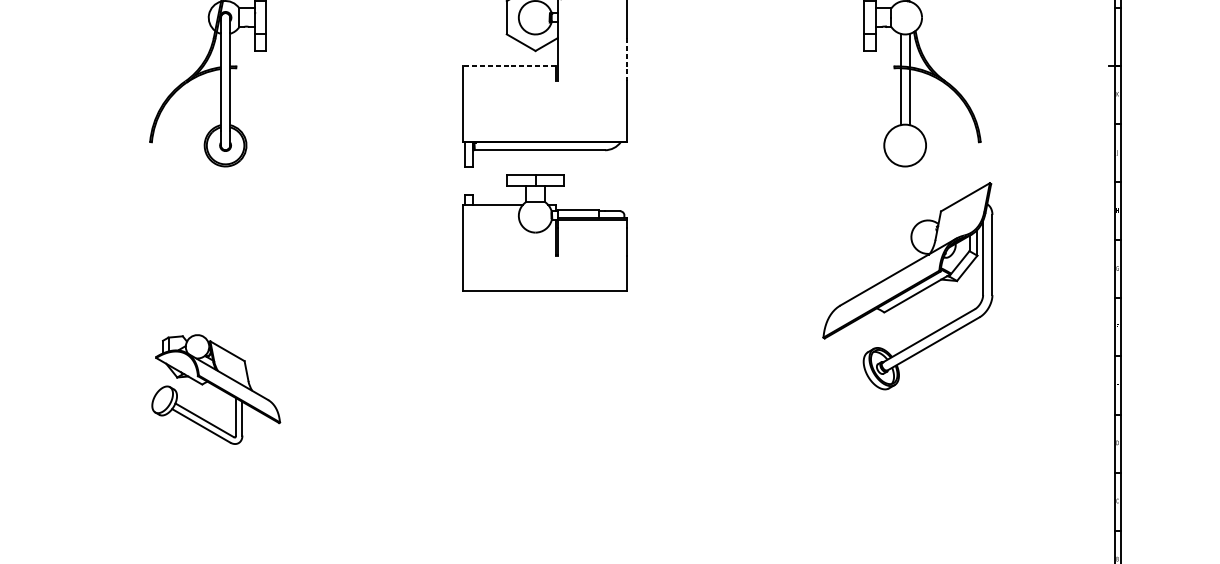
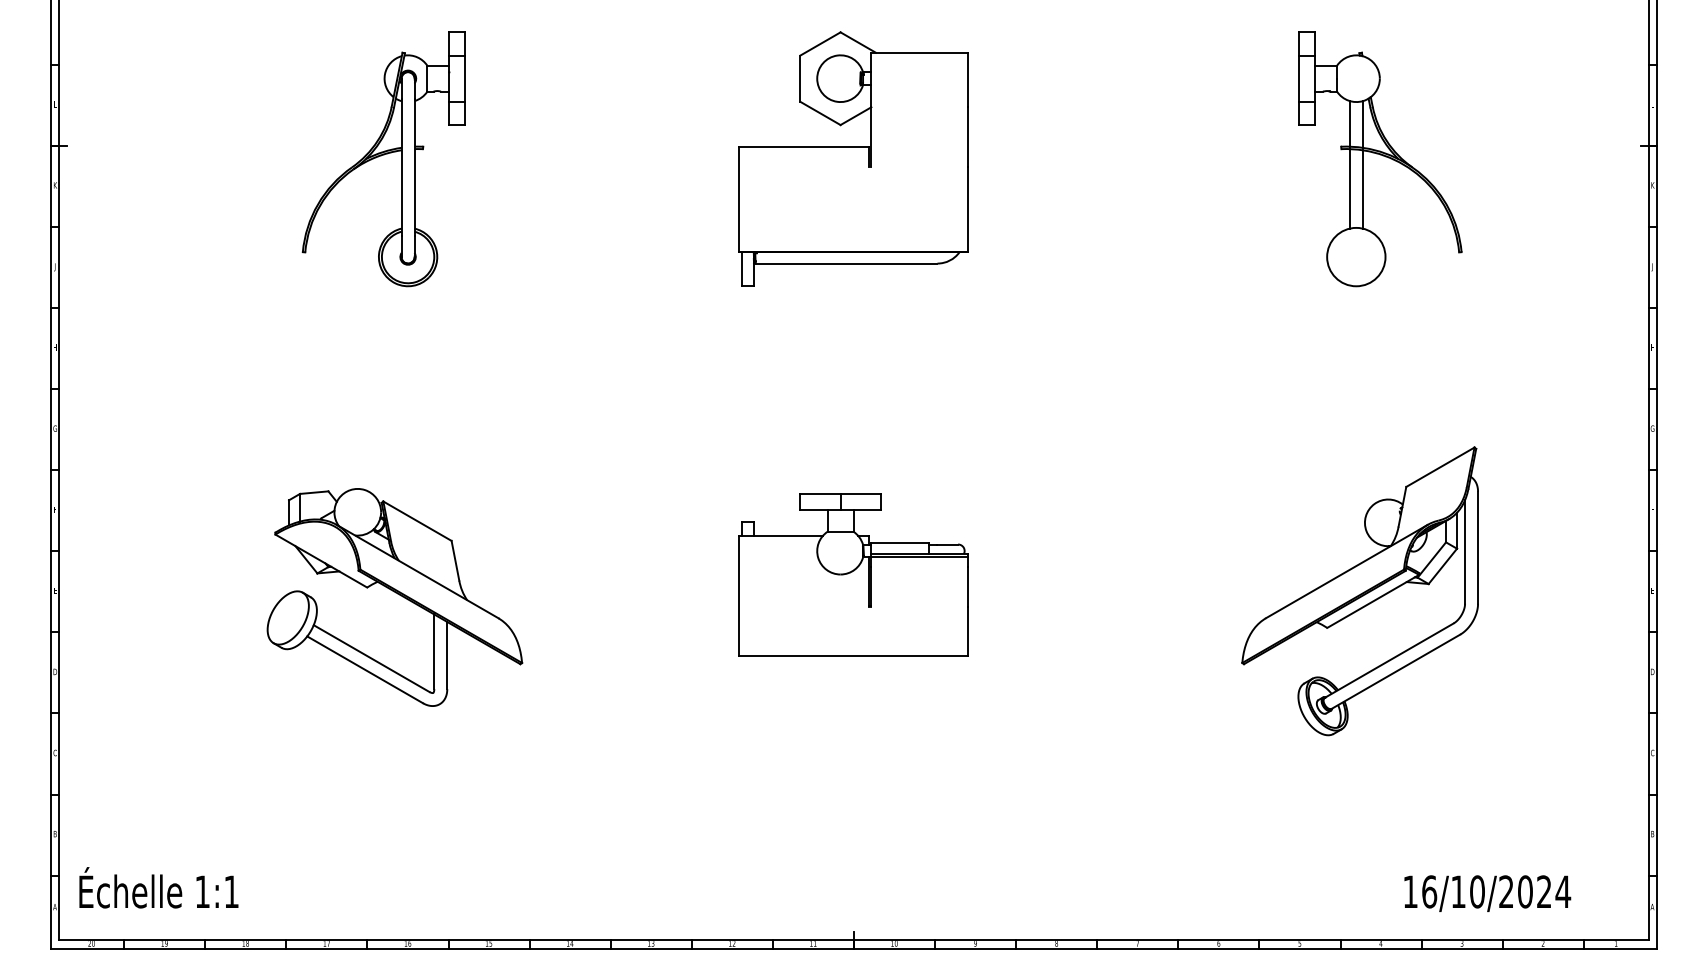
line: (626, 59) -> (967, 137), dashed -> solid
line: (509, 66) -> (804, 146), dashed -> solid
part: (544, 232) -> (853, 574), moved
part: (907, 286) -> (1359, 591), moved
part: (215, 389) -> (394, 597), size x1.43

